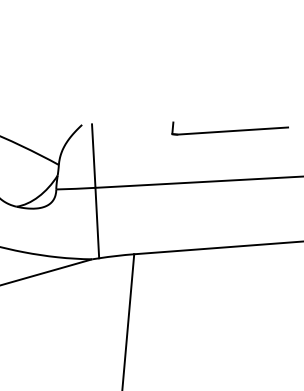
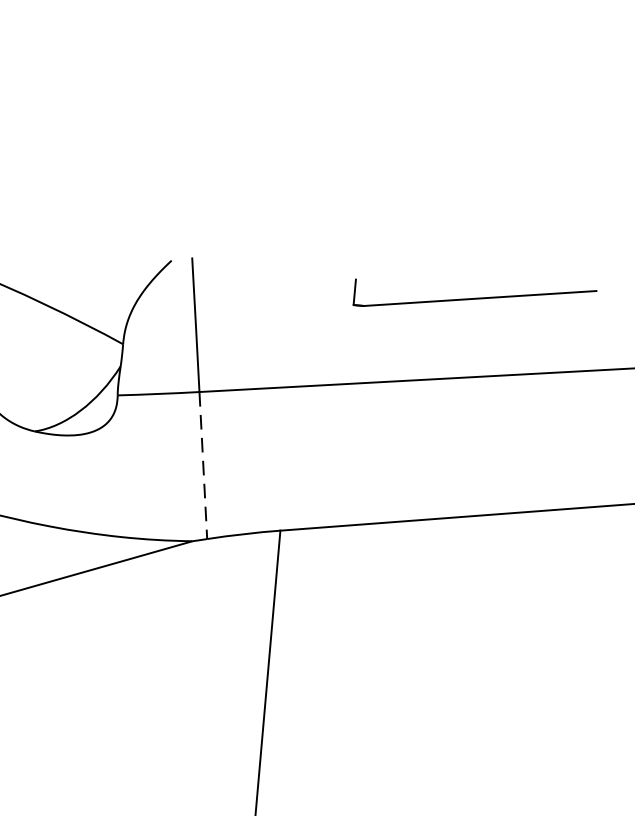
part: (229, 128) -> (473, 293), moved
line: (97, 223) -> (203, 466), solid -> dashed

